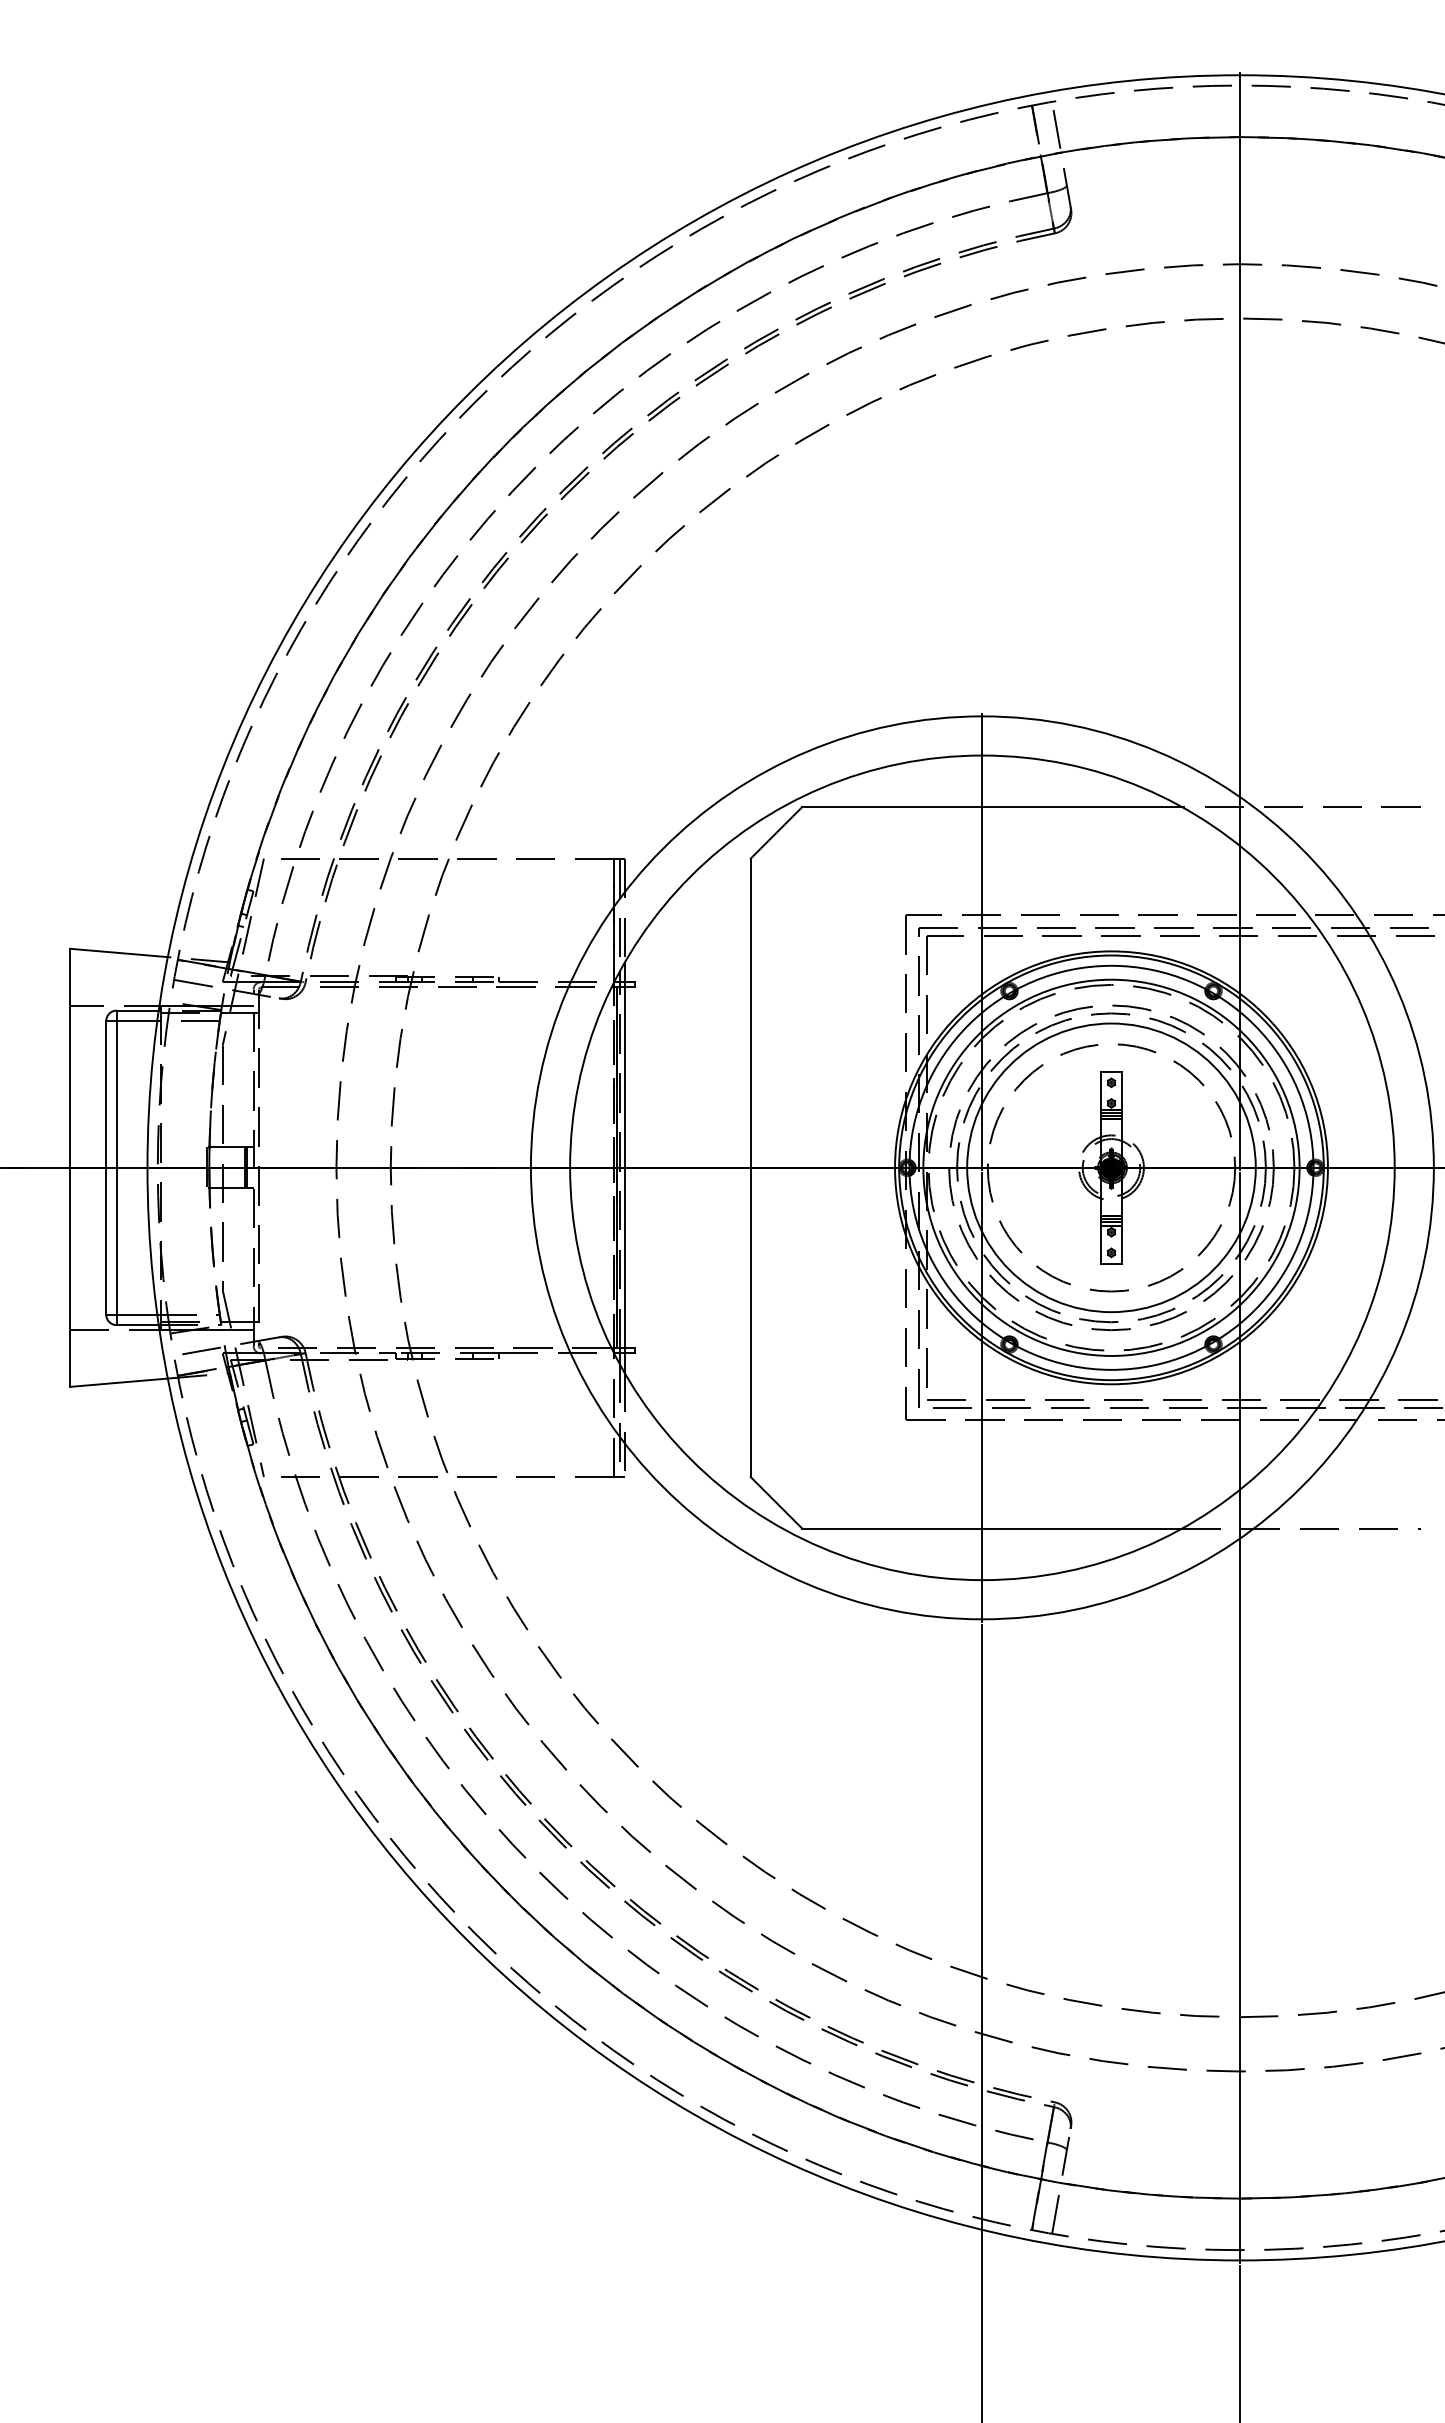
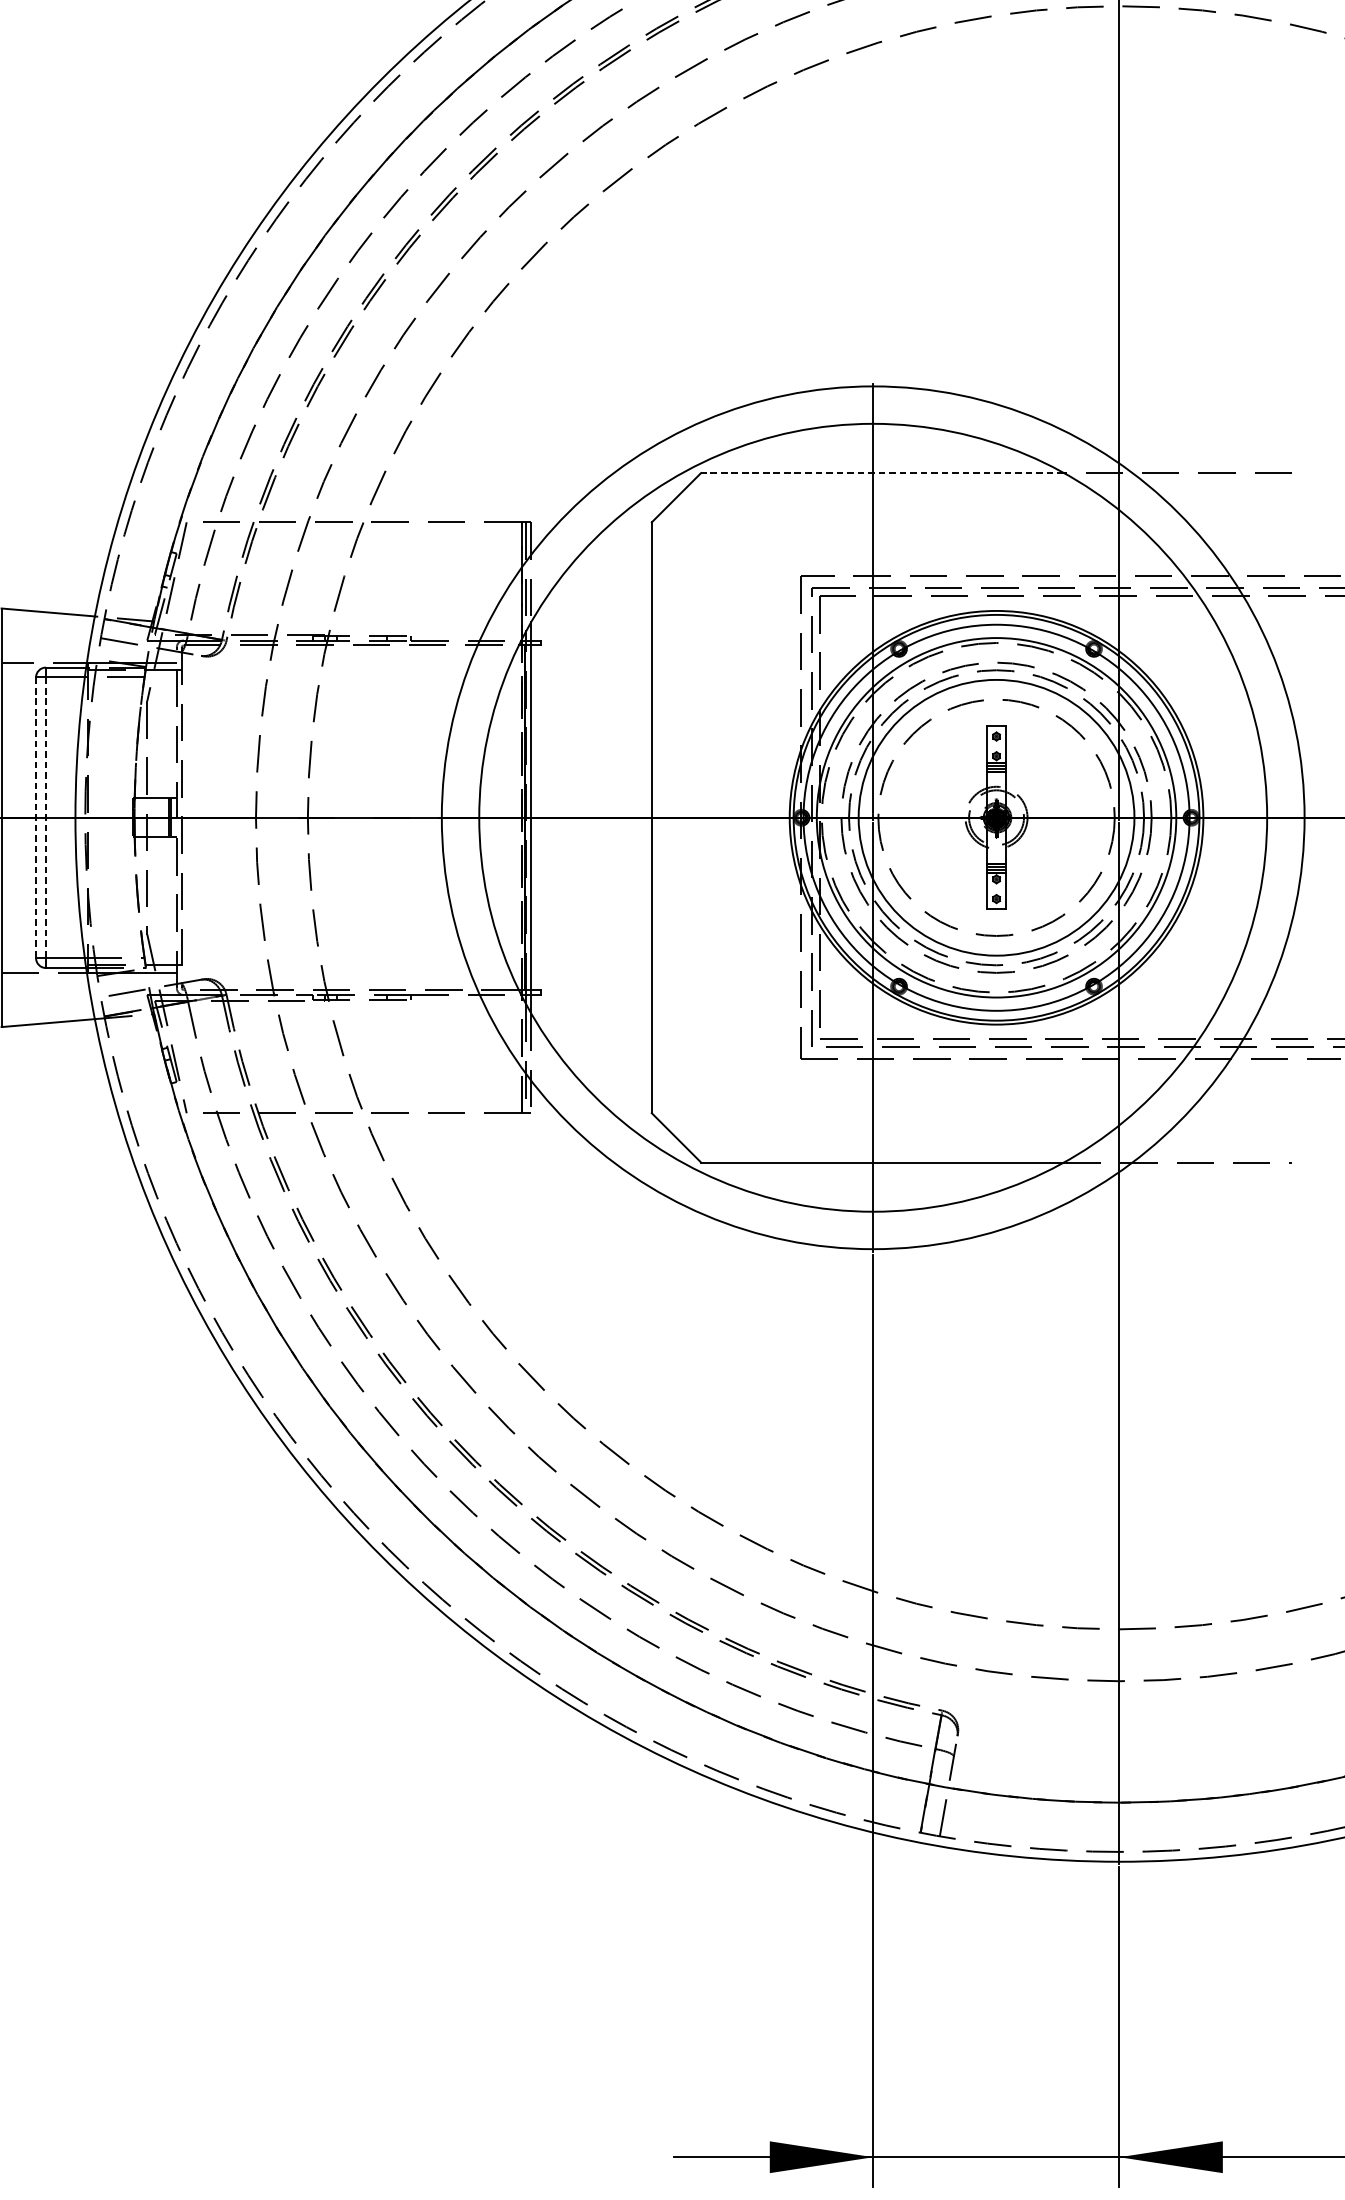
line: (992, 807) -> (882, 473), solid -> dashed
line: (106, 1167) -> (36, 817), solid -> dashed
line: (116, 1167) -> (45, 817), solid -> dashed

